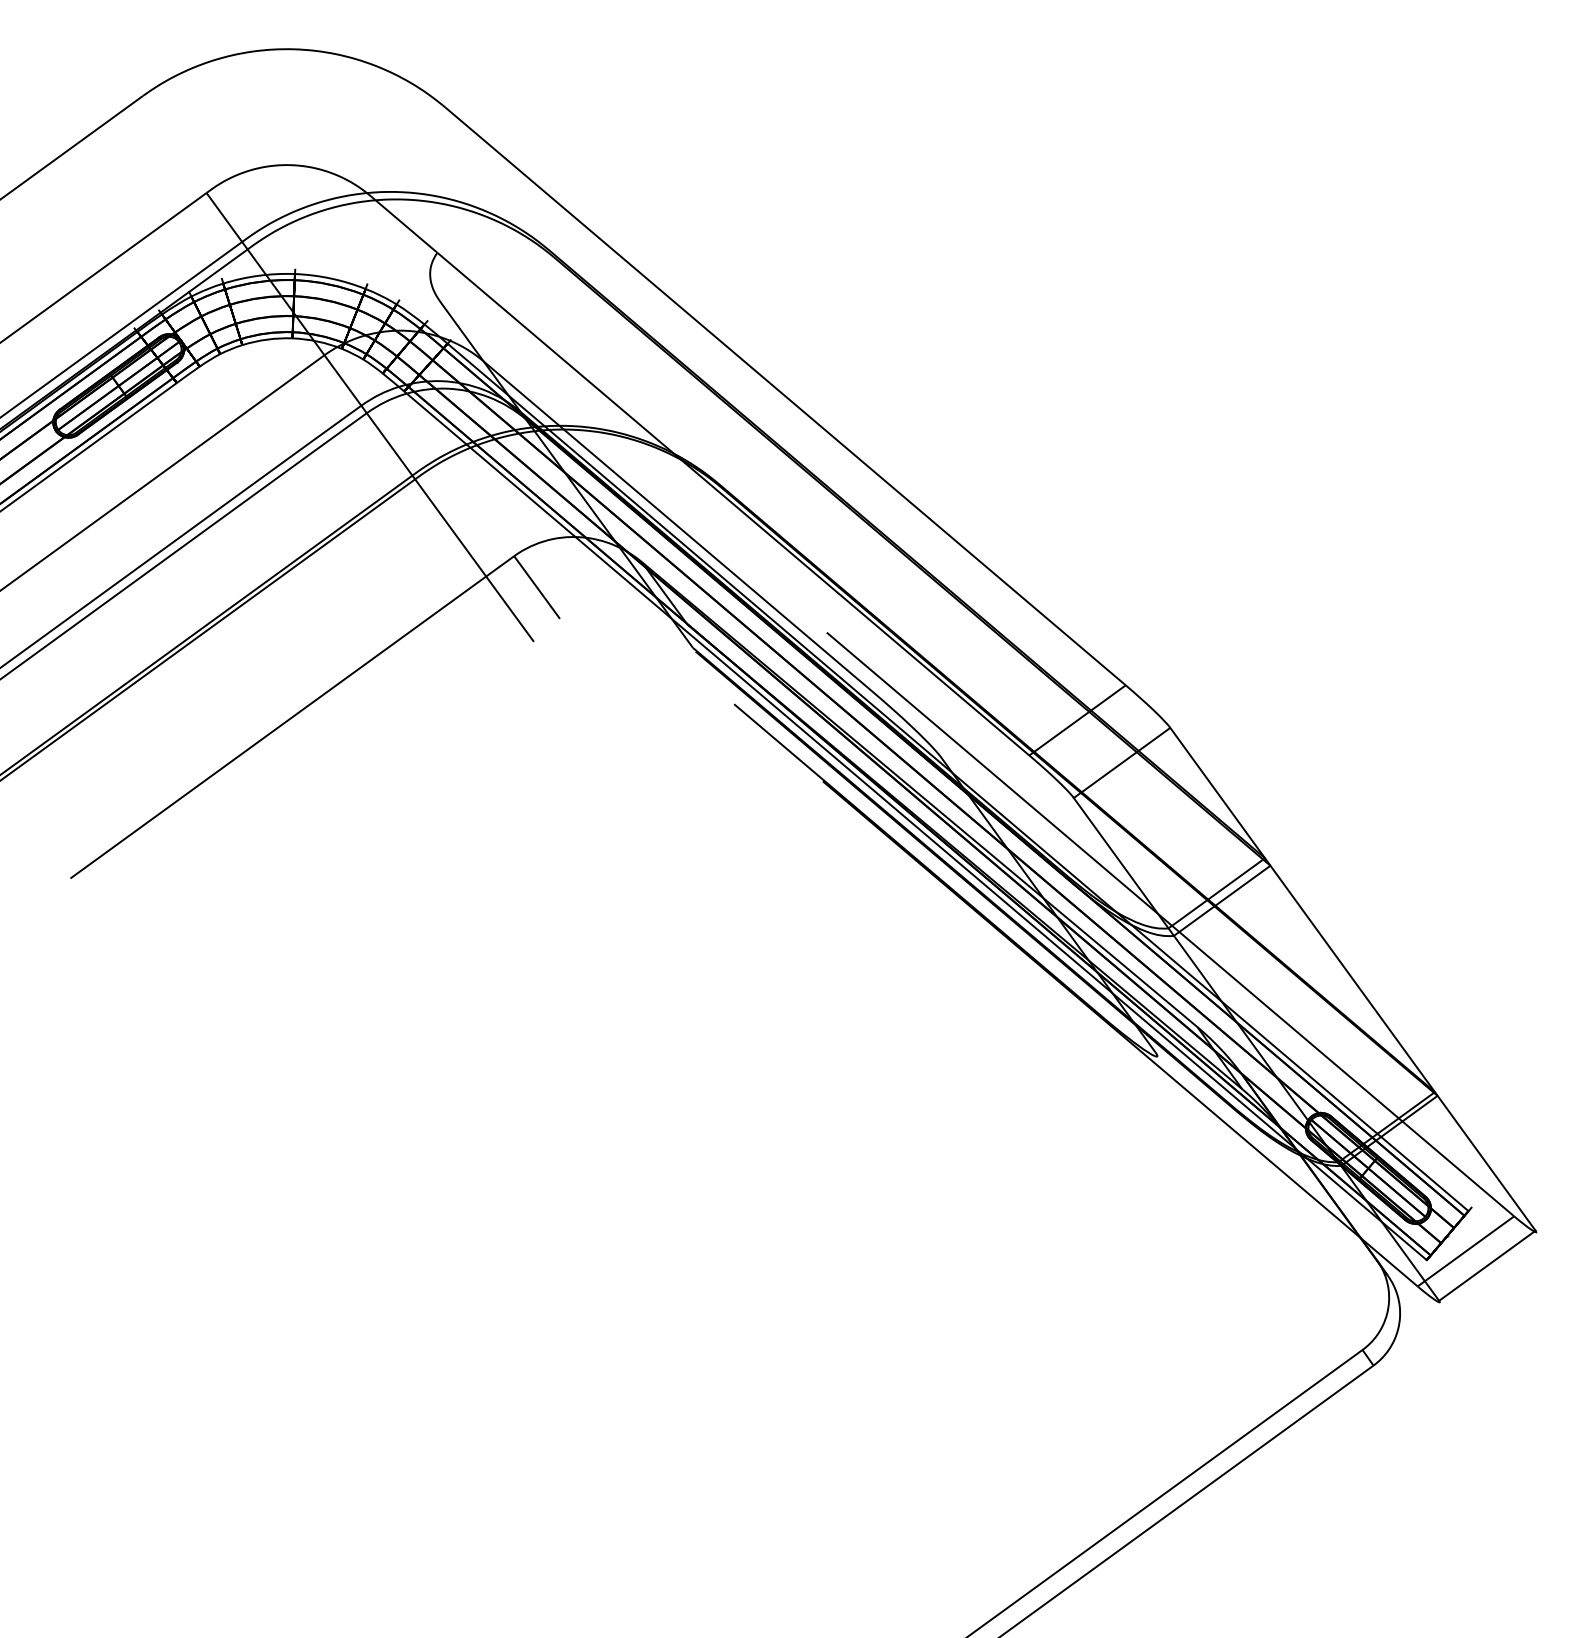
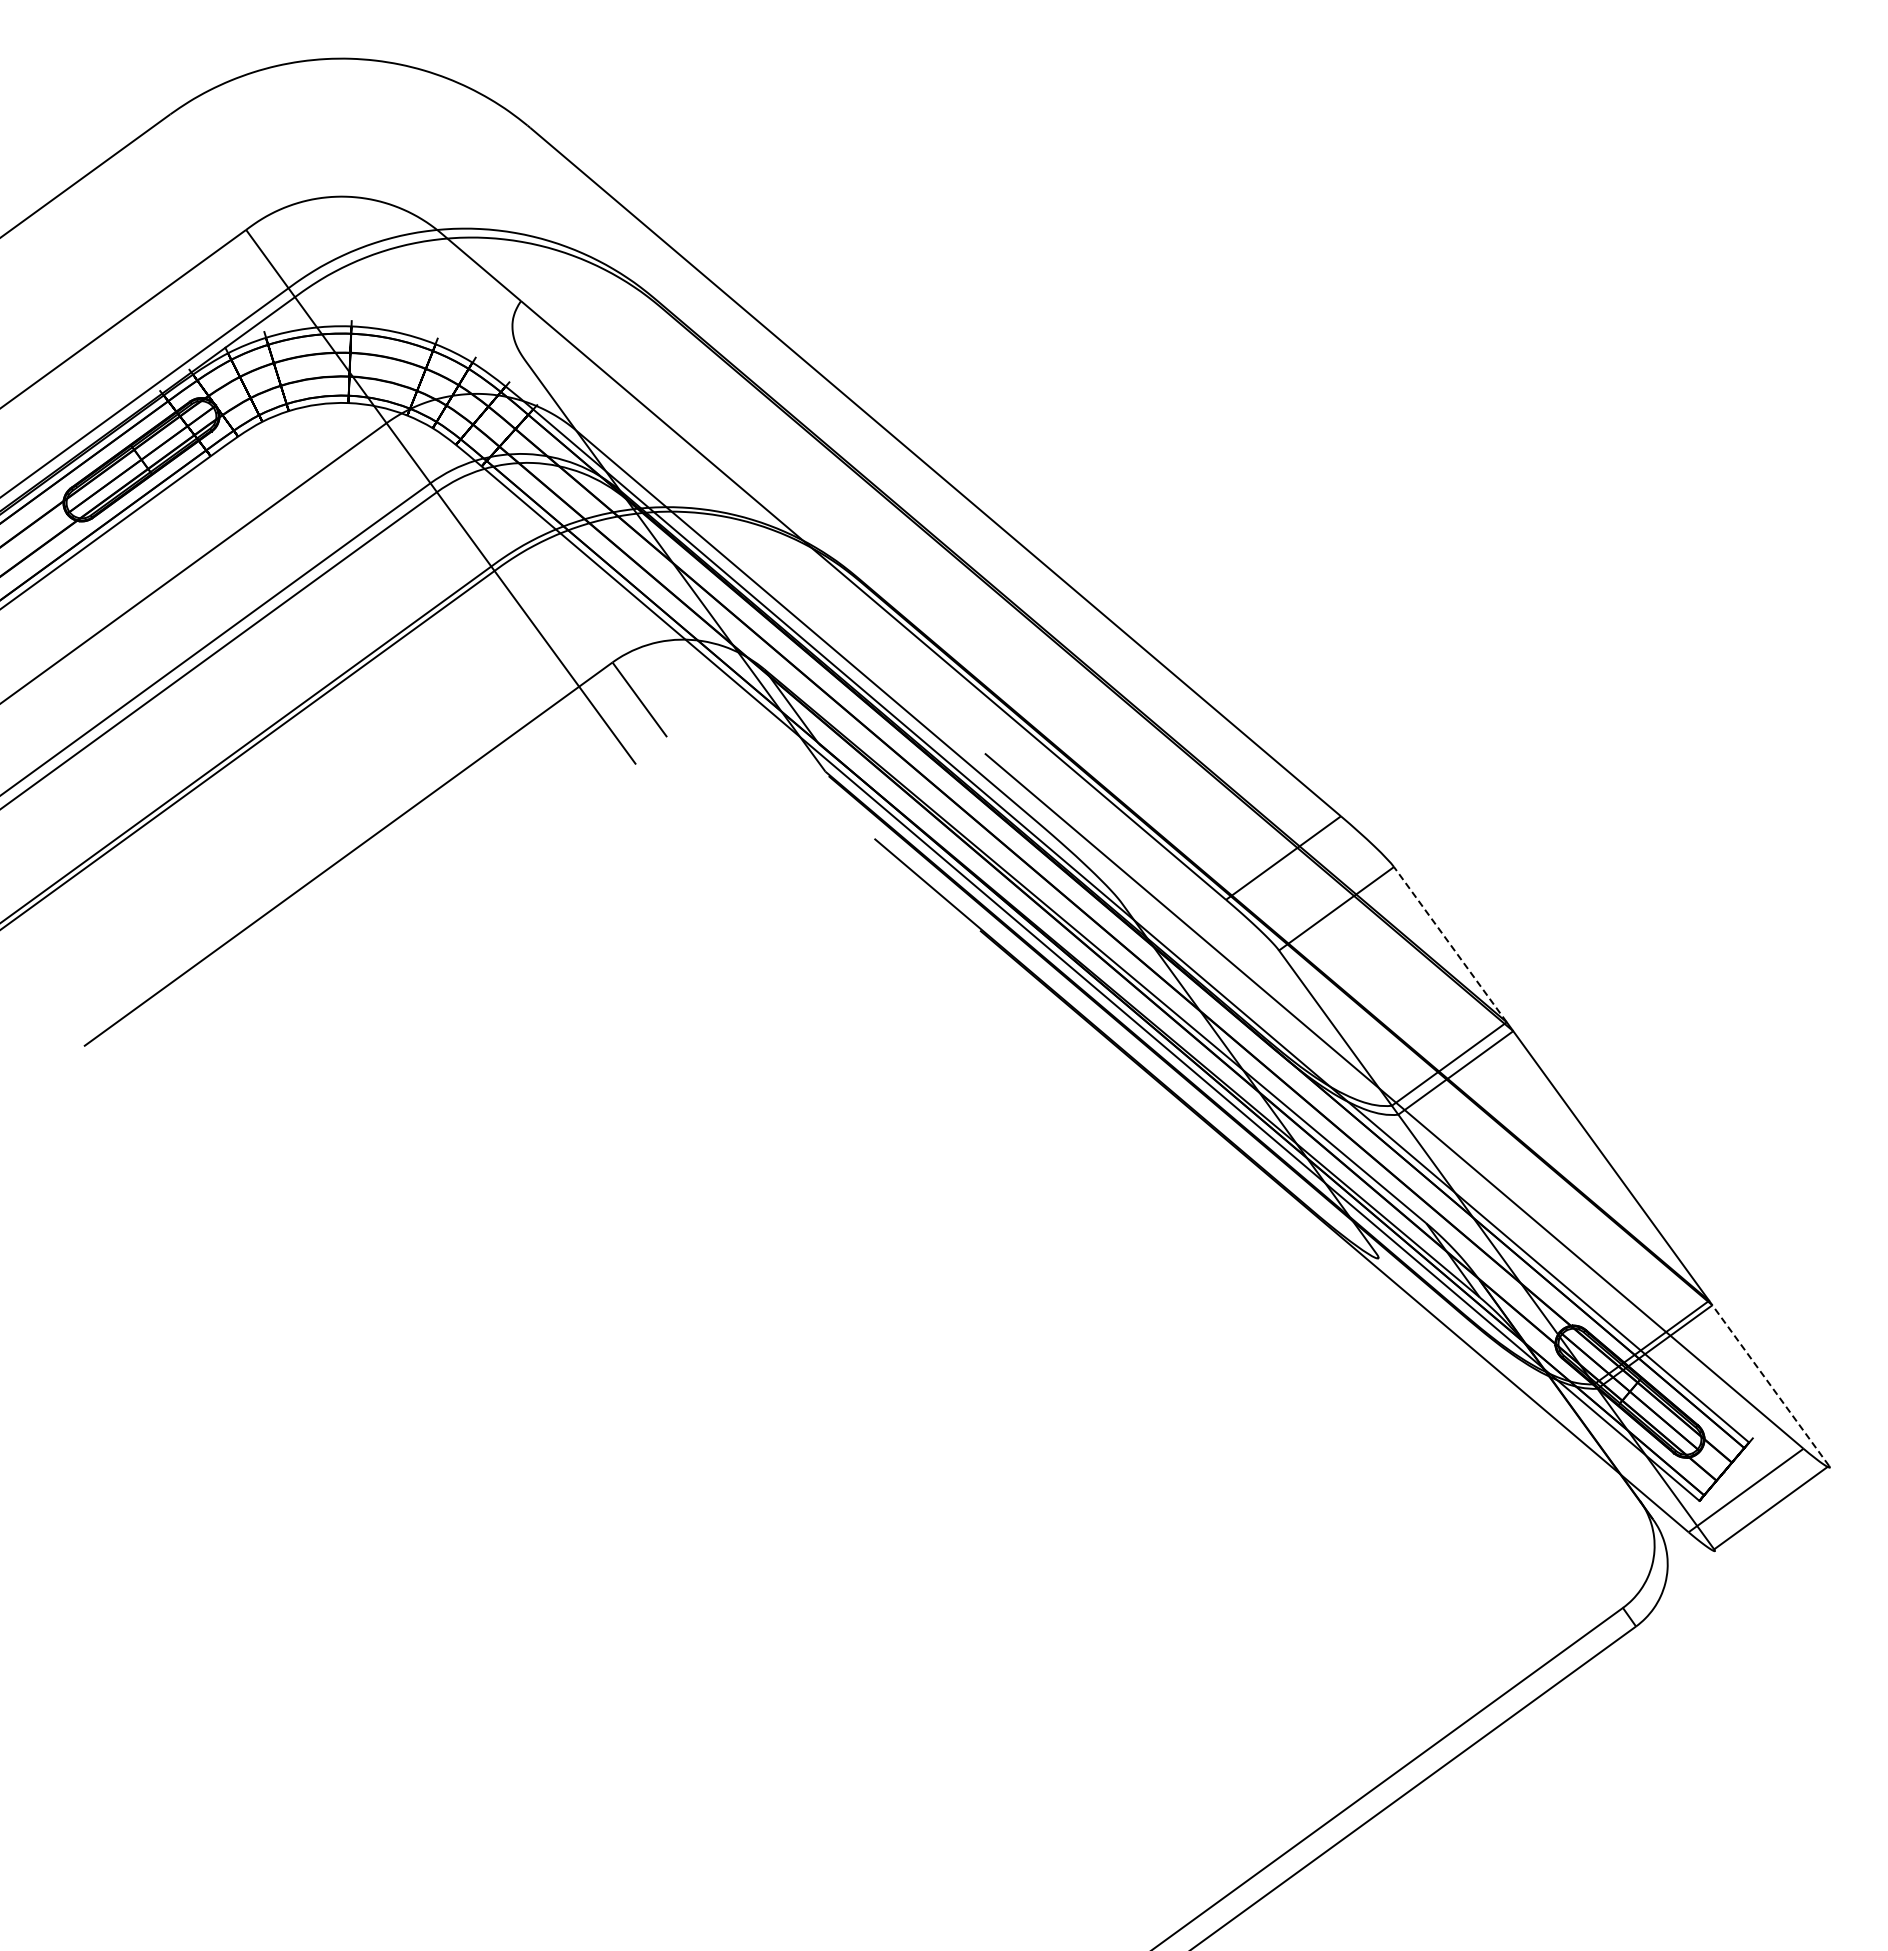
line: (1217, 792) -> (1450, 944), solid -> dashed
line: (1486, 1163) -> (1770, 1385), solid -> dashed

